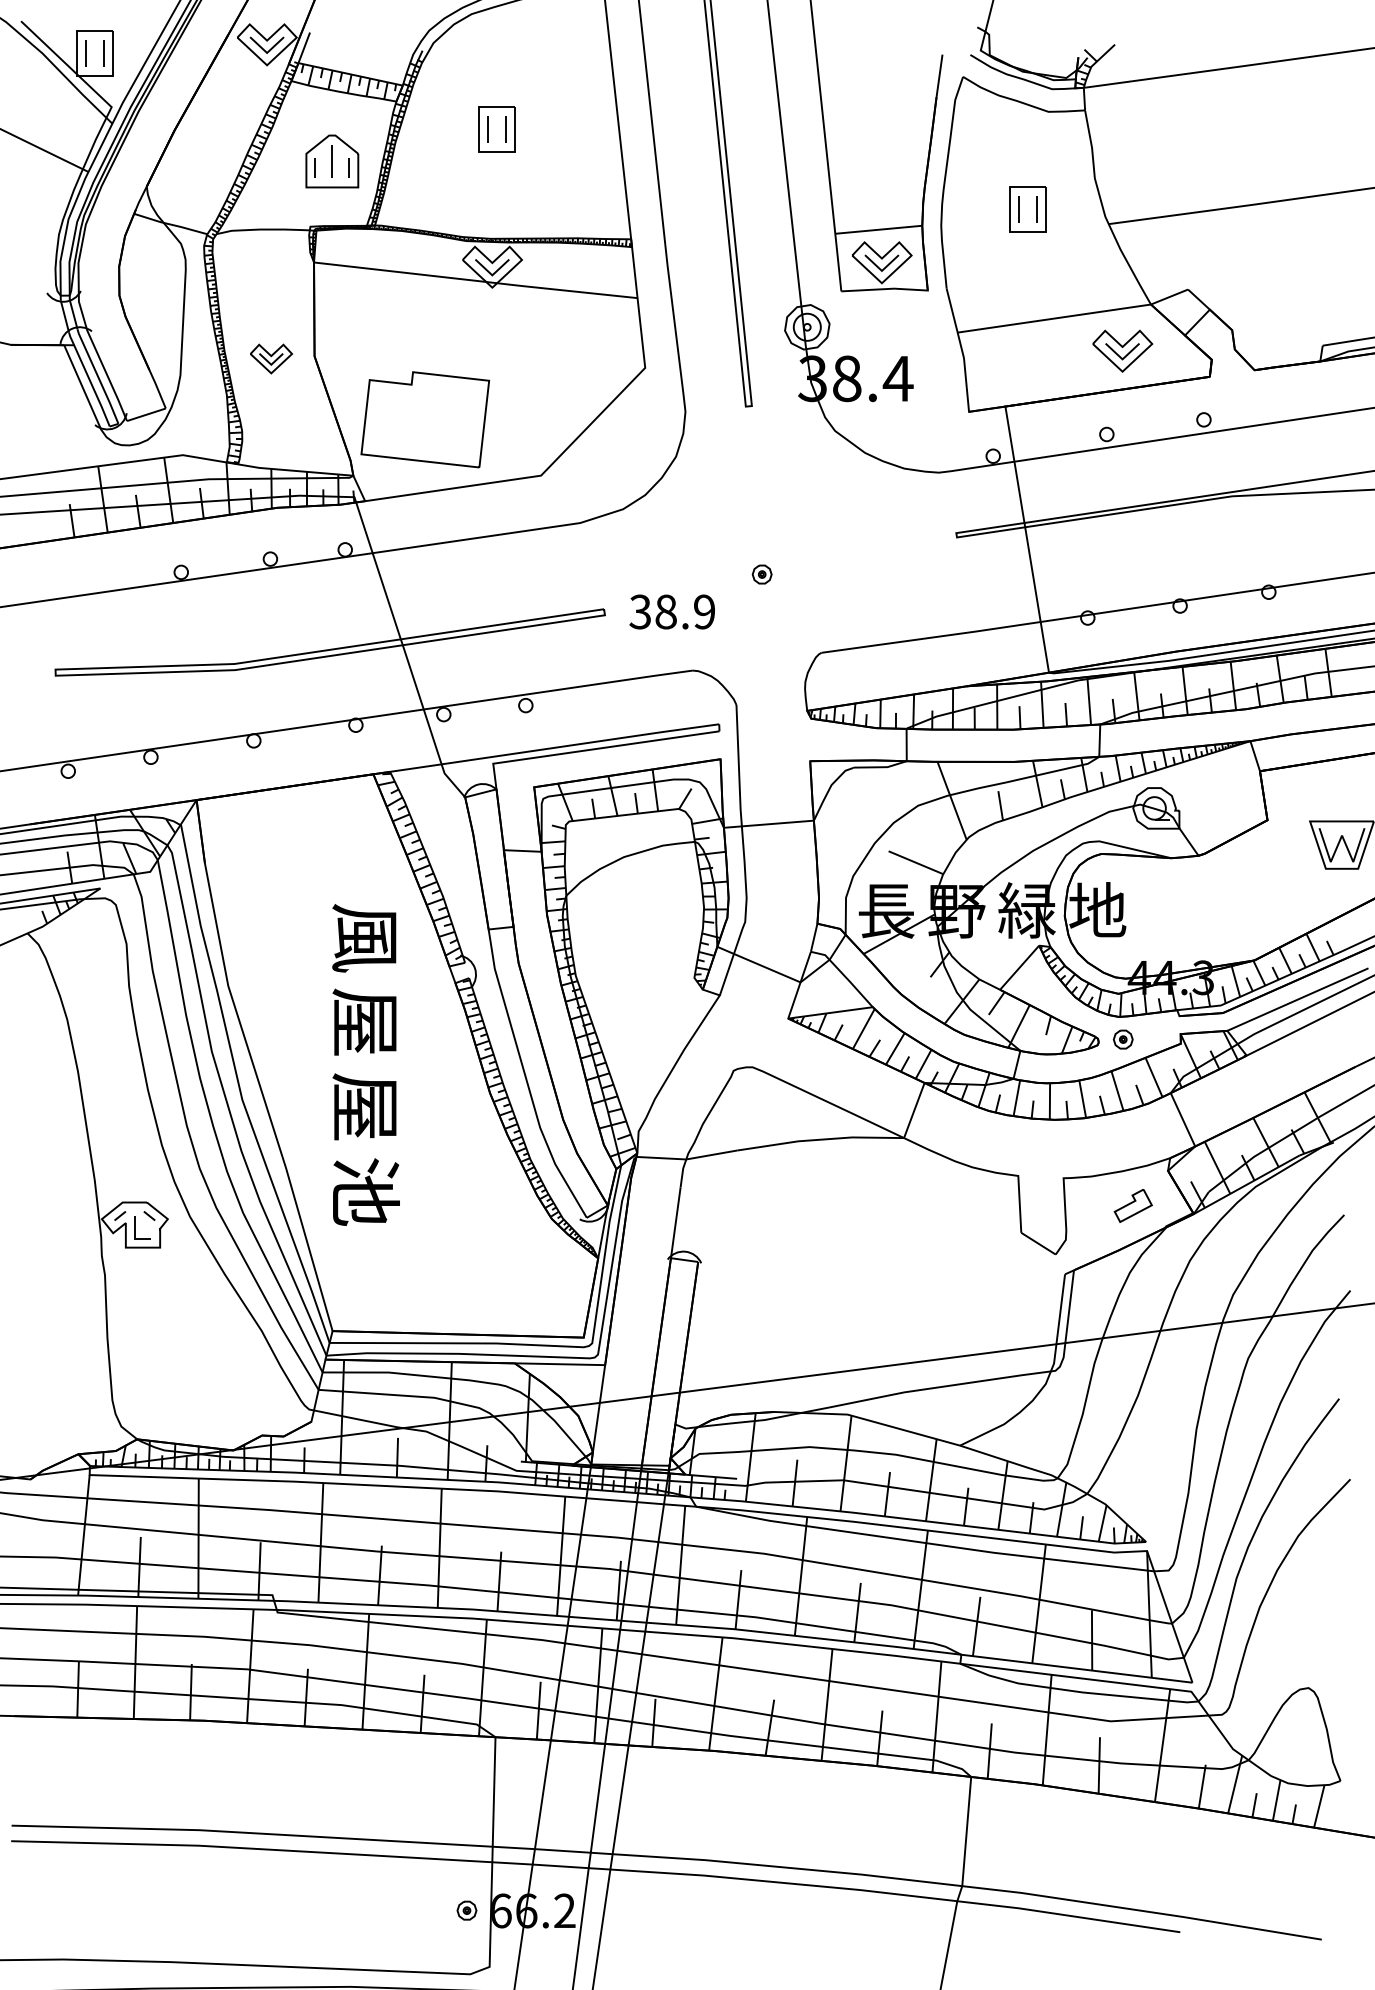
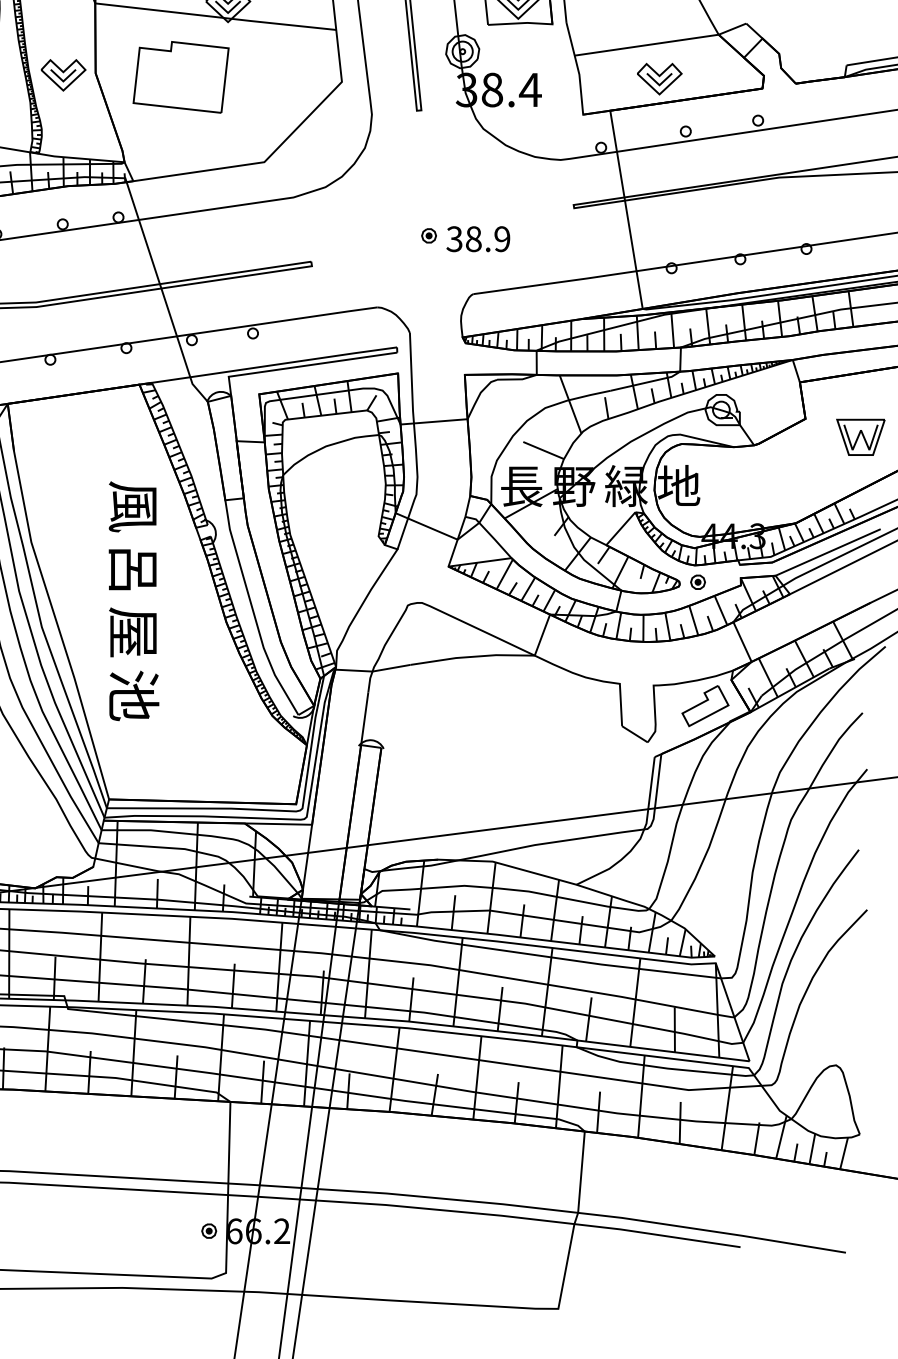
part: (1122, 350) -> (659, 78), moved
part: (271, 358) -> (63, 74), size x1.43
part: (425, 419) -> (181, 77), moved
text: (671, 611) -> (477, 238), moved
text: (364, 1021) -> (132, 568), 屋 -> 呂
part: (1133, 1205) -> (705, 705), size x1.67

